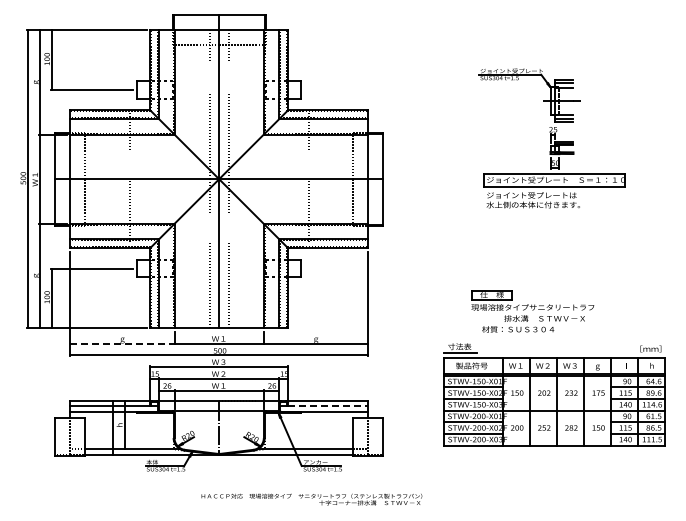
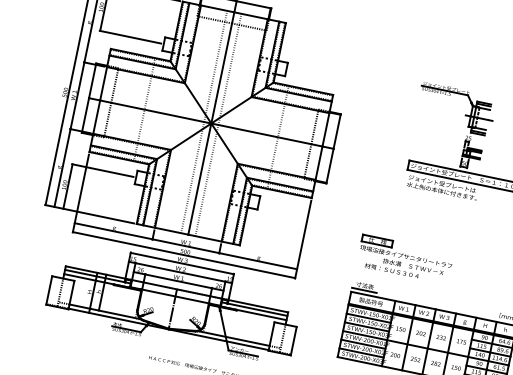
part: (532, 311) -> (405, 259), moved
line: (122, 343) -> (113, 231), dashed -> solid
line: (328, 406) -> (257, 310), dashed -> solid

